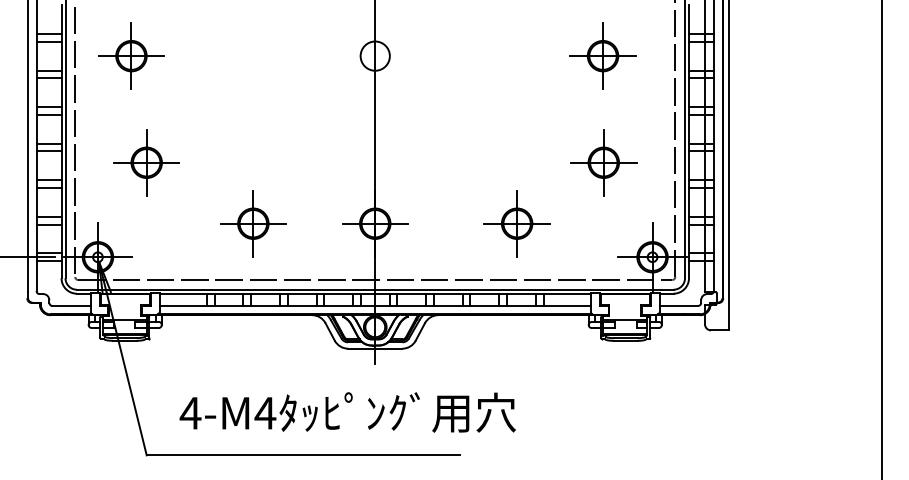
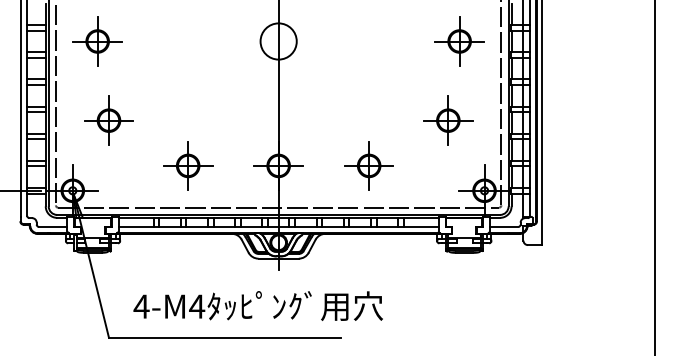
circle: (374, 55) -> (278, 41), size x1.67
part: (602, 55) -> (459, 41), moved
part: (516, 223) -> (368, 165), moved

